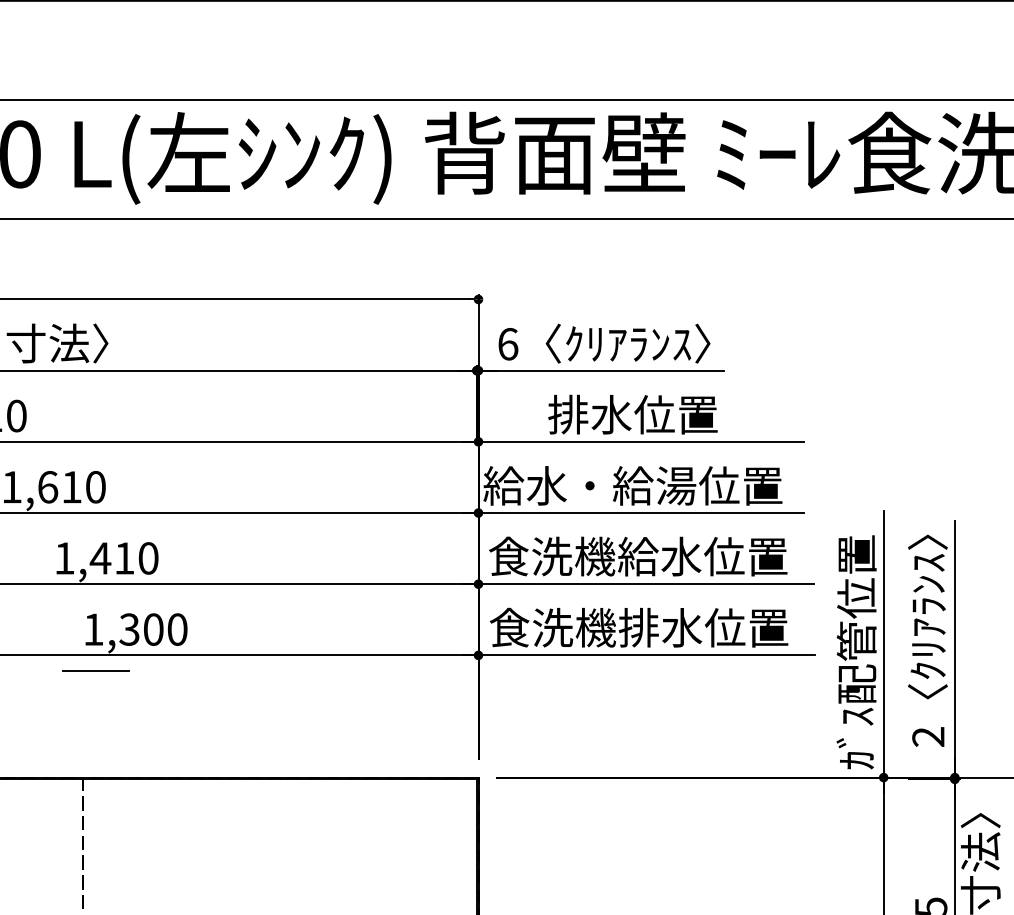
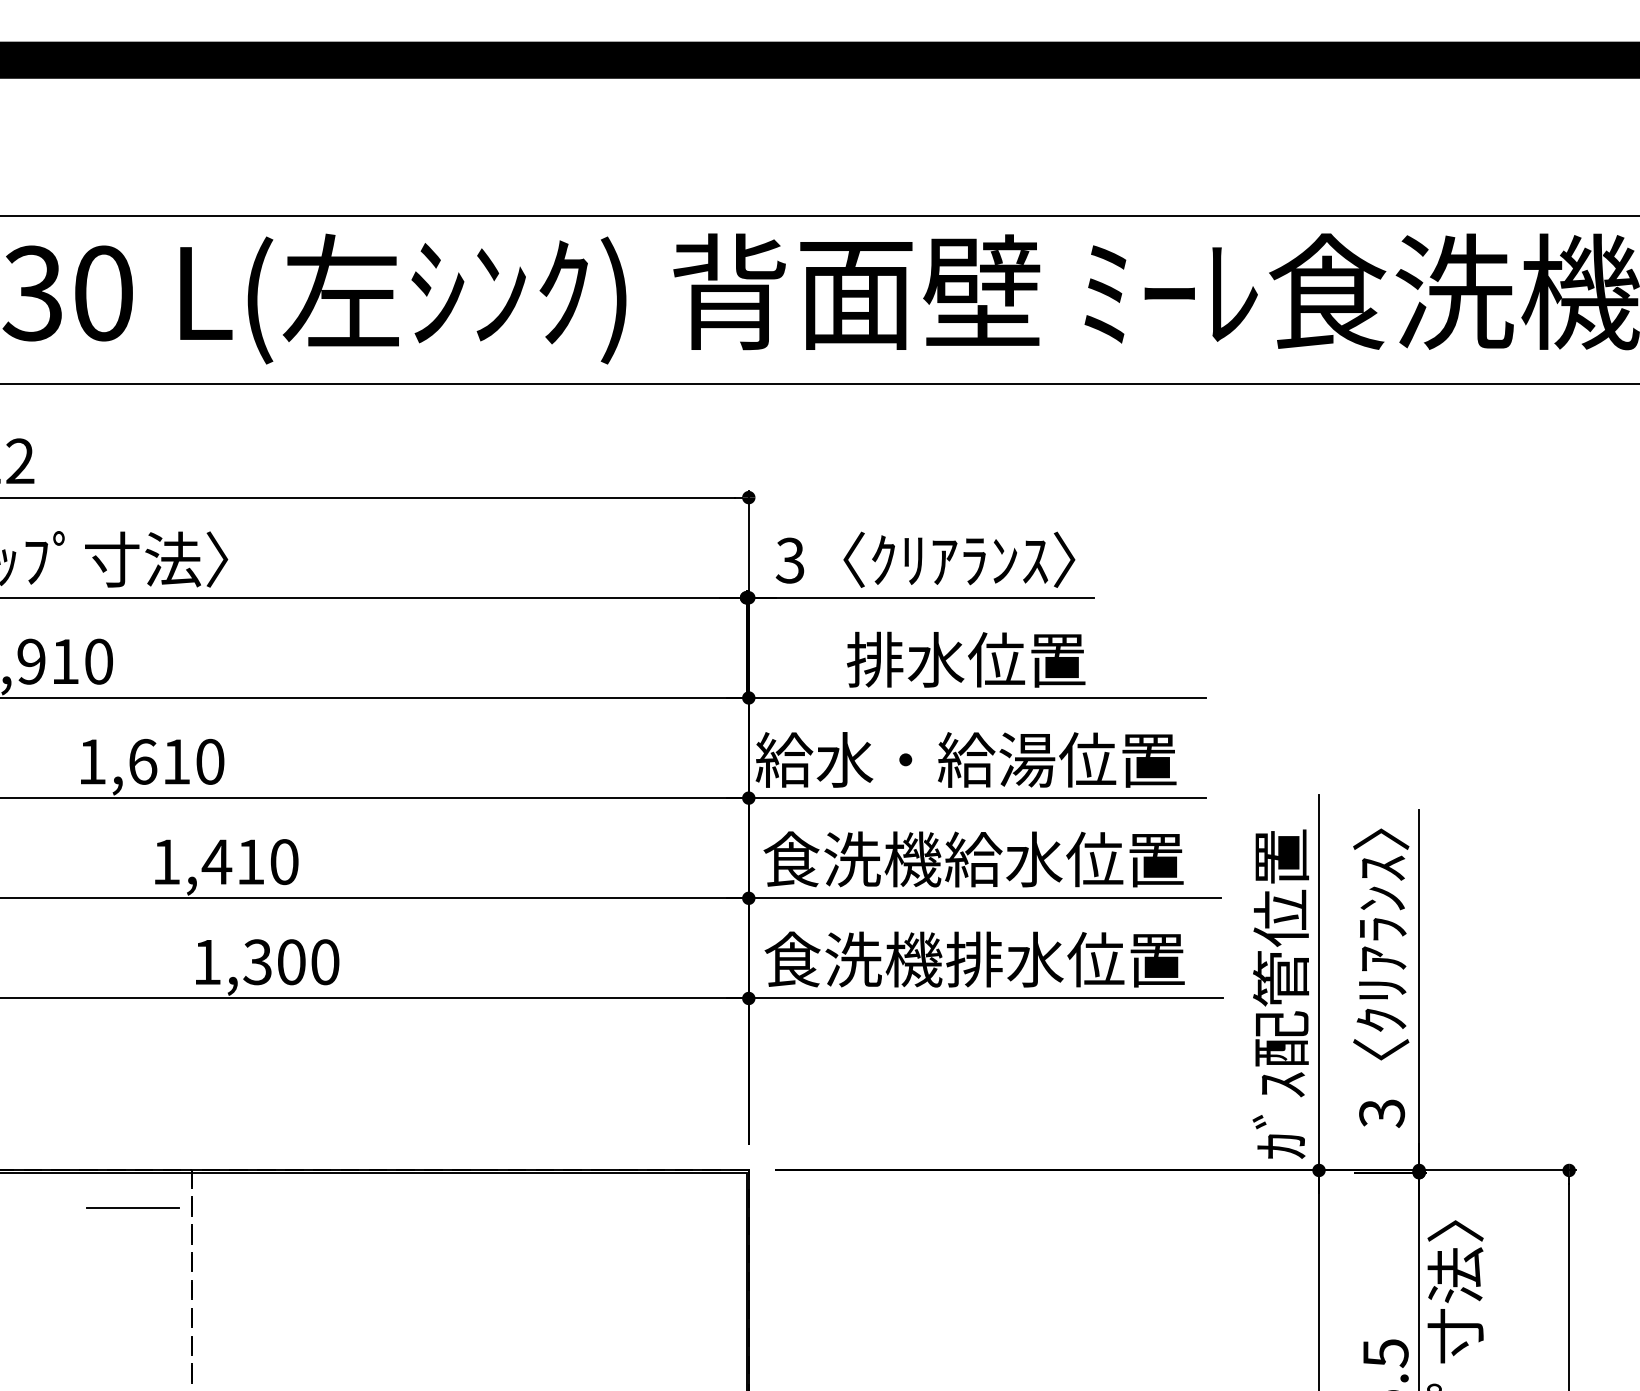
text: (507, 344) -> (789, 560), 6 -> 3
line: (95, 671) -> (132, 1207), moved
text: (928, 737) -> (1382, 1113), 2 -> 3

